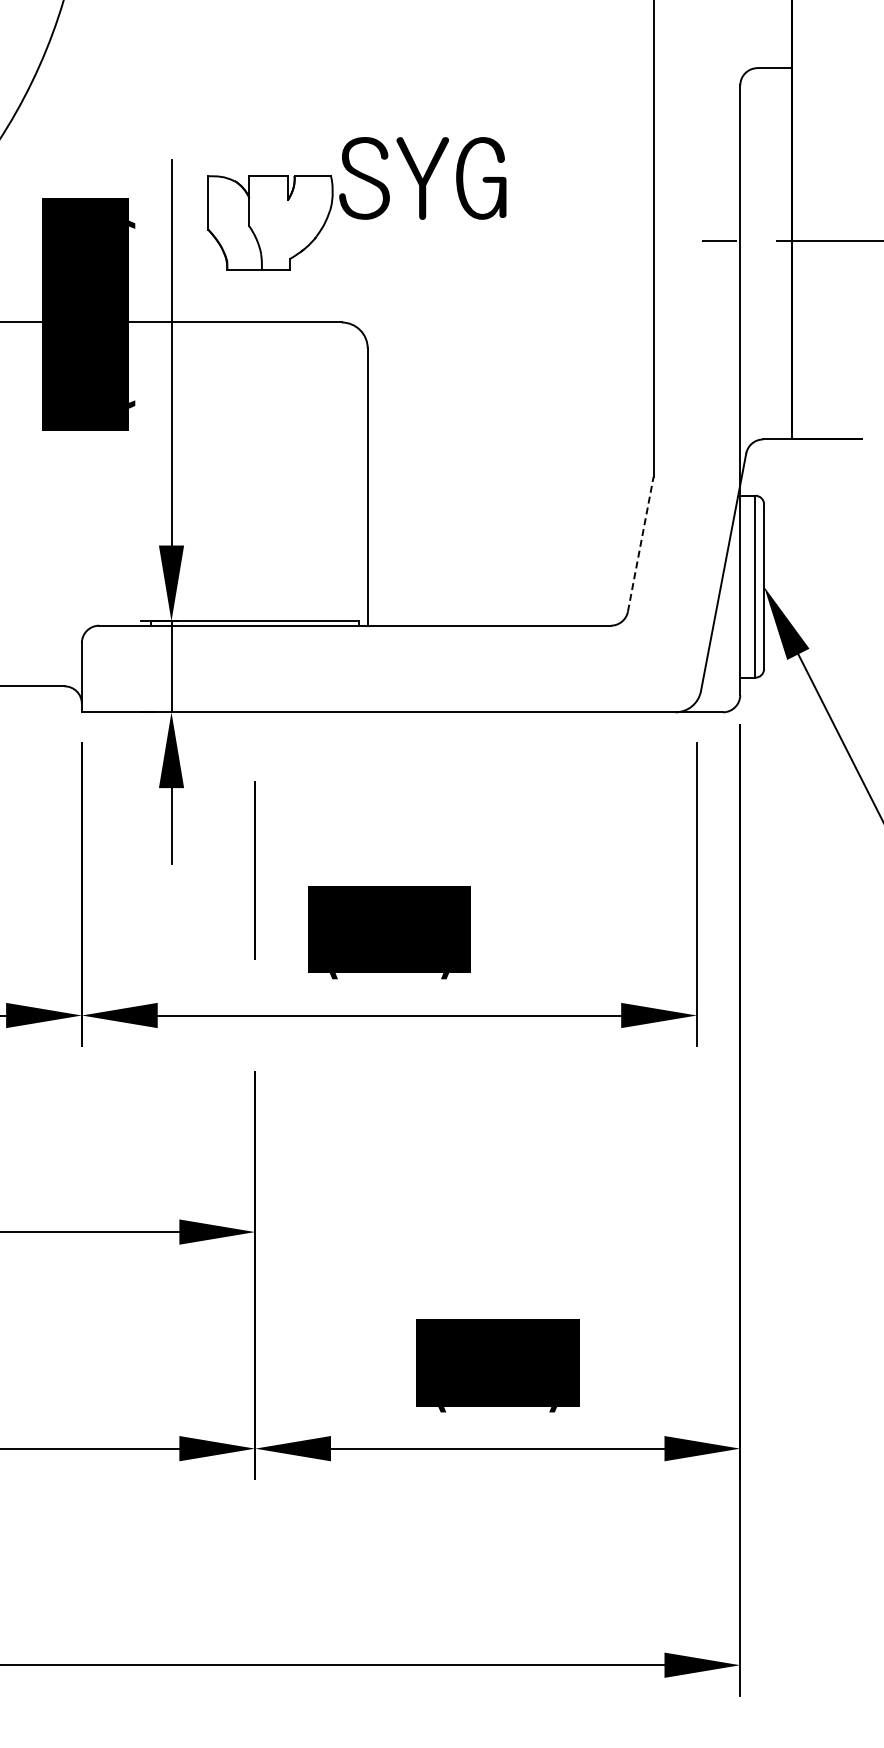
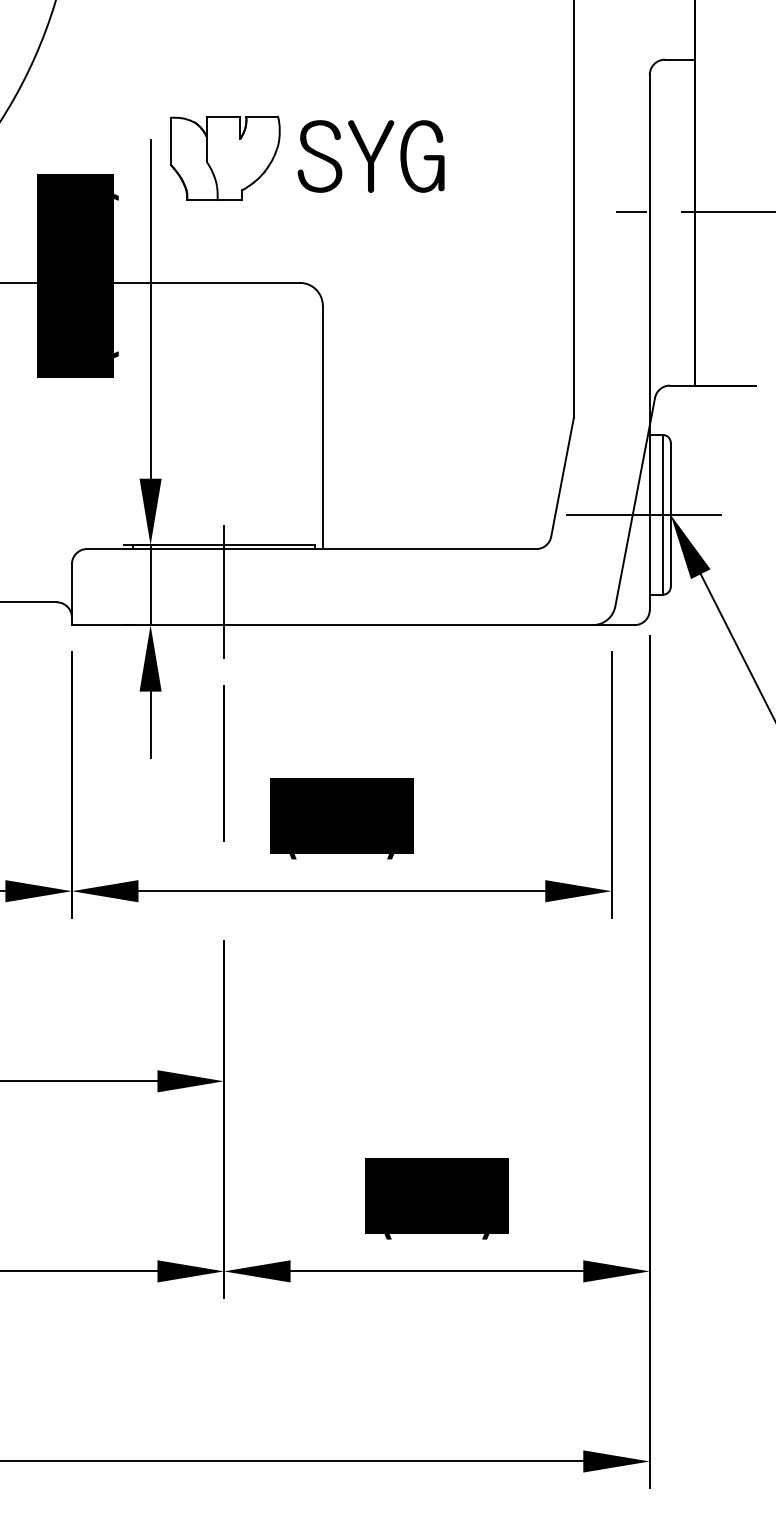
part: (270, 222) -> (225, 158), moved
line: (640, 544) -> (562, 477), dashed -> solid
line: (733, 586) -> (643, 514), added
line: (255, 674) -> (224, 591), added

